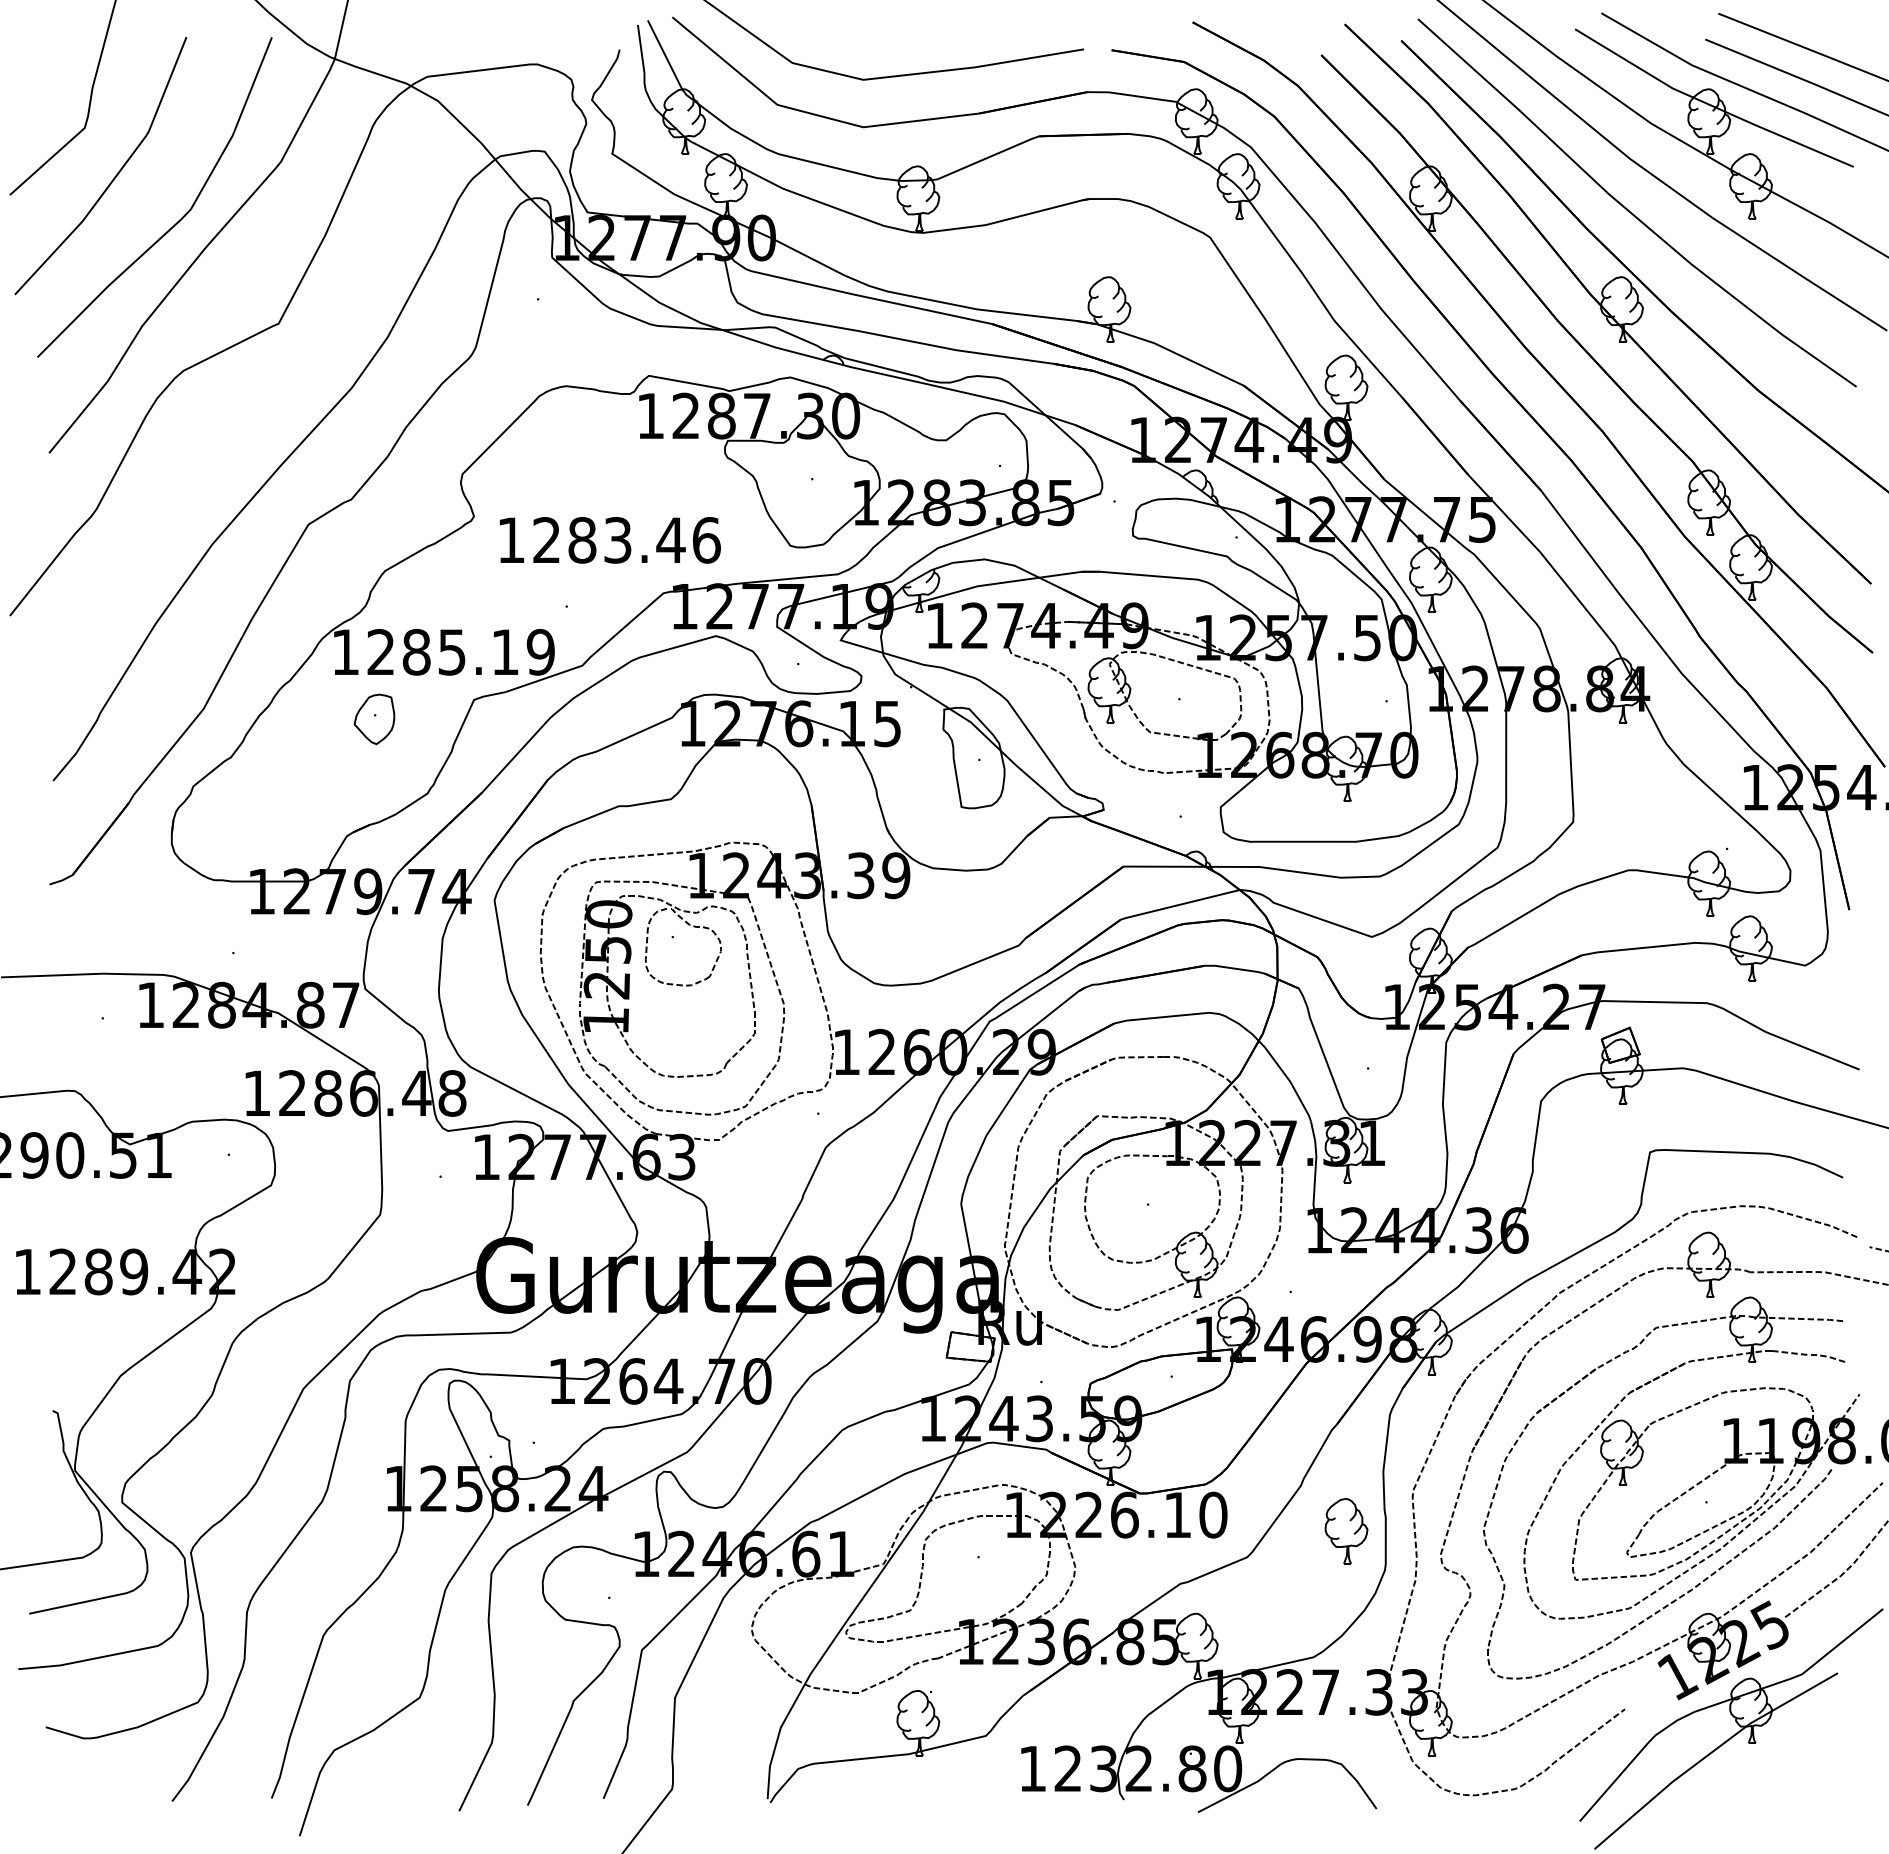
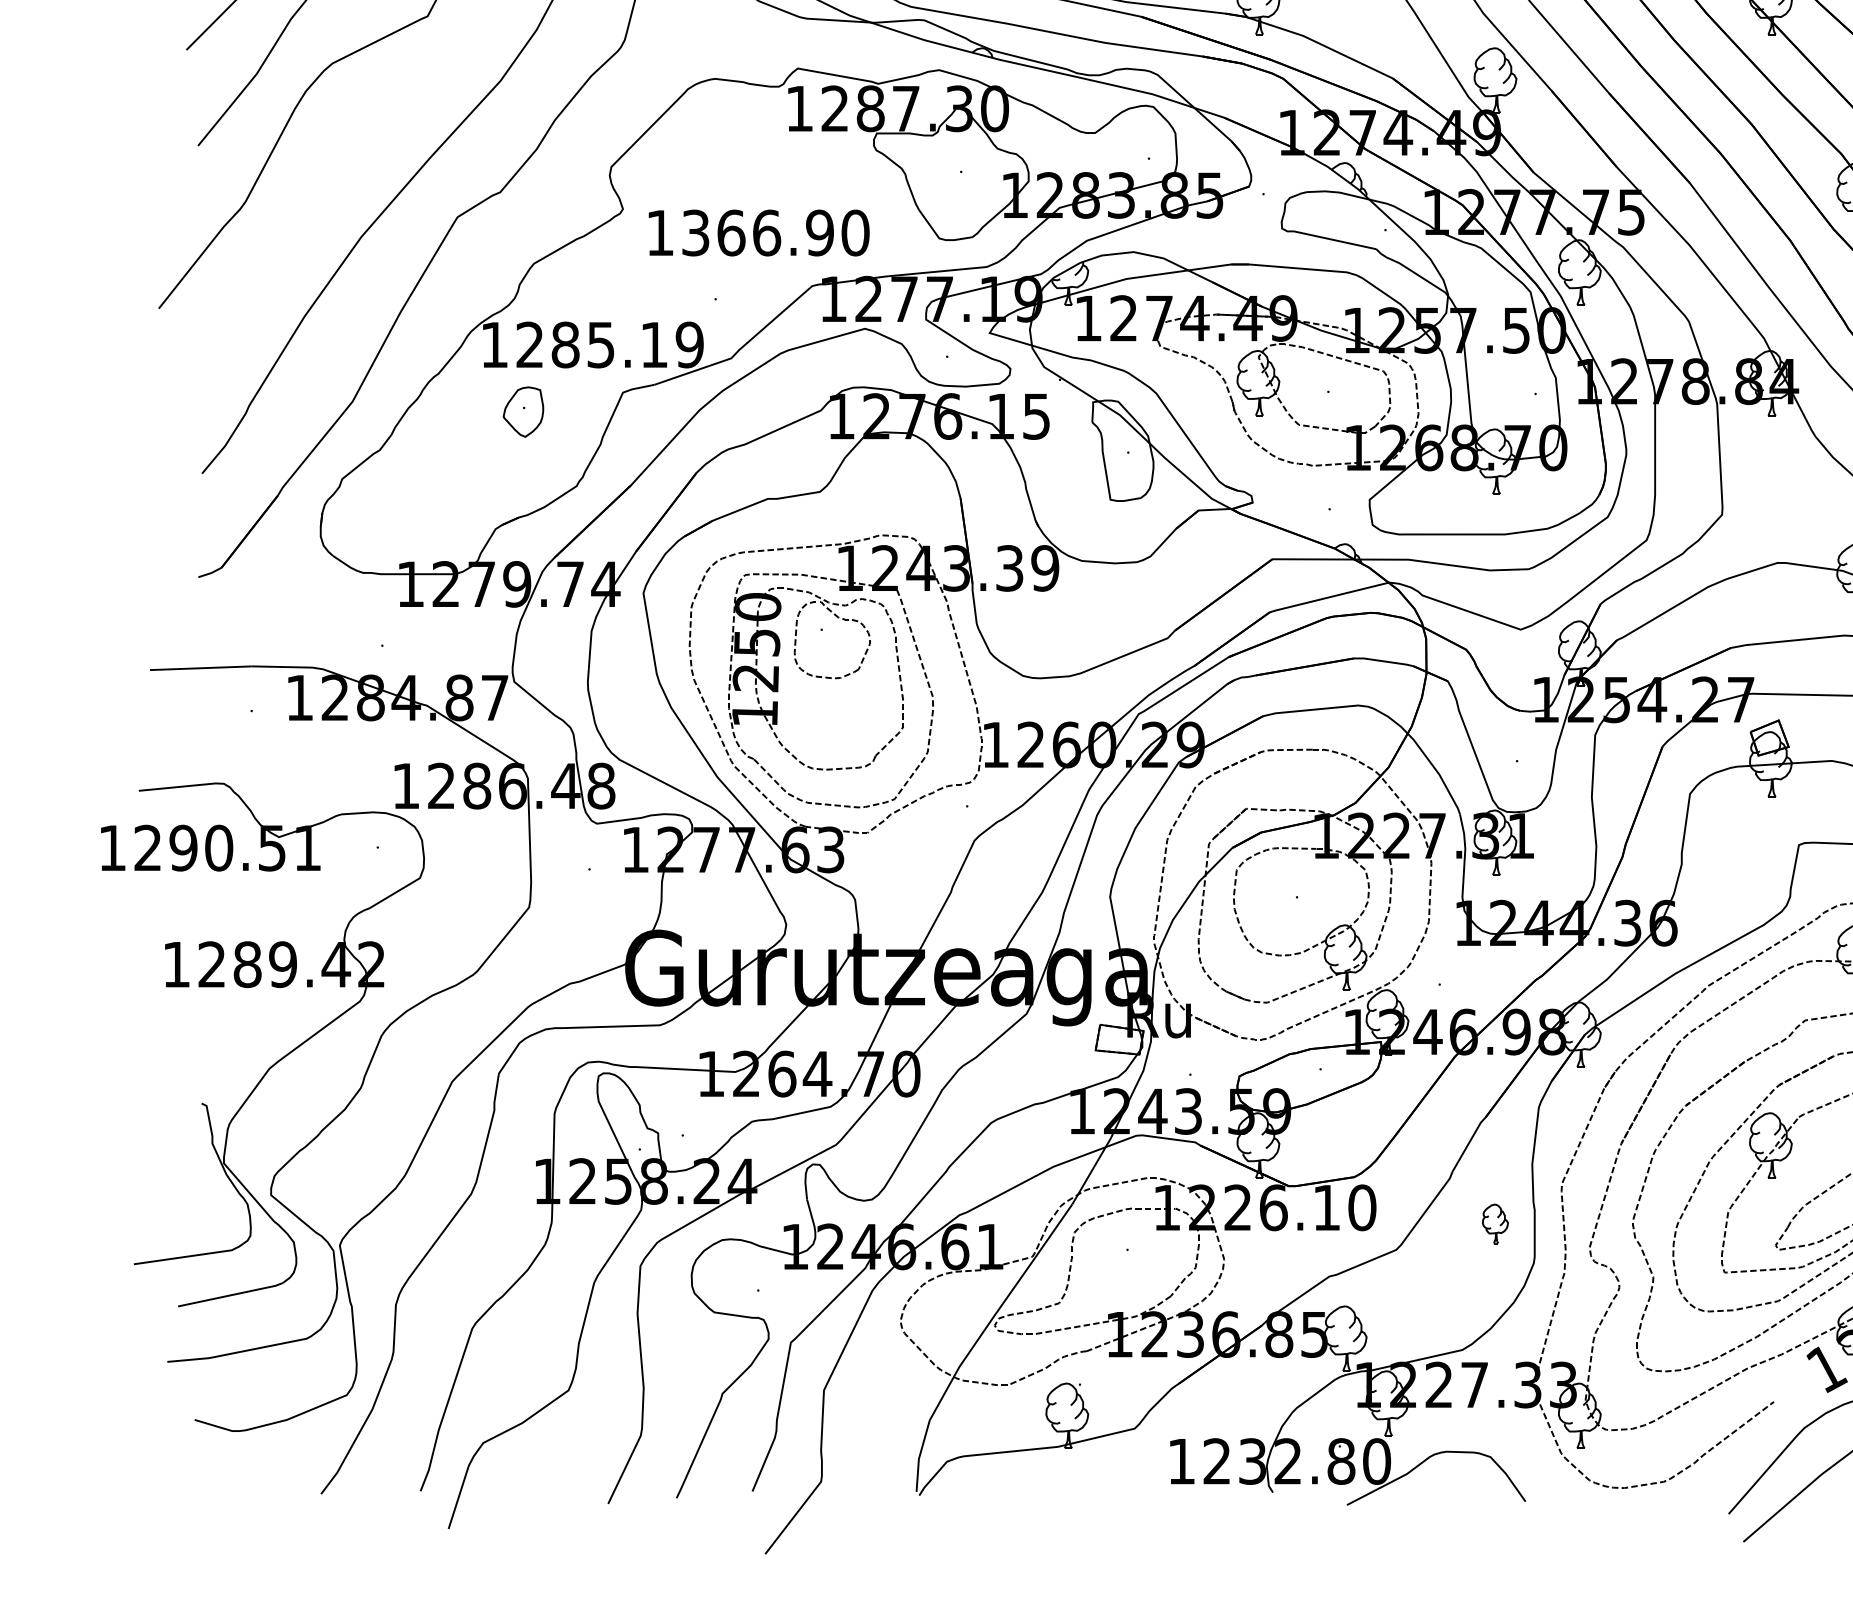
text: (626, 540) -> (775, 233), 1283.46 -> 1366.90
part: (1346, 1531) -> (1495, 1224), size x0.6

